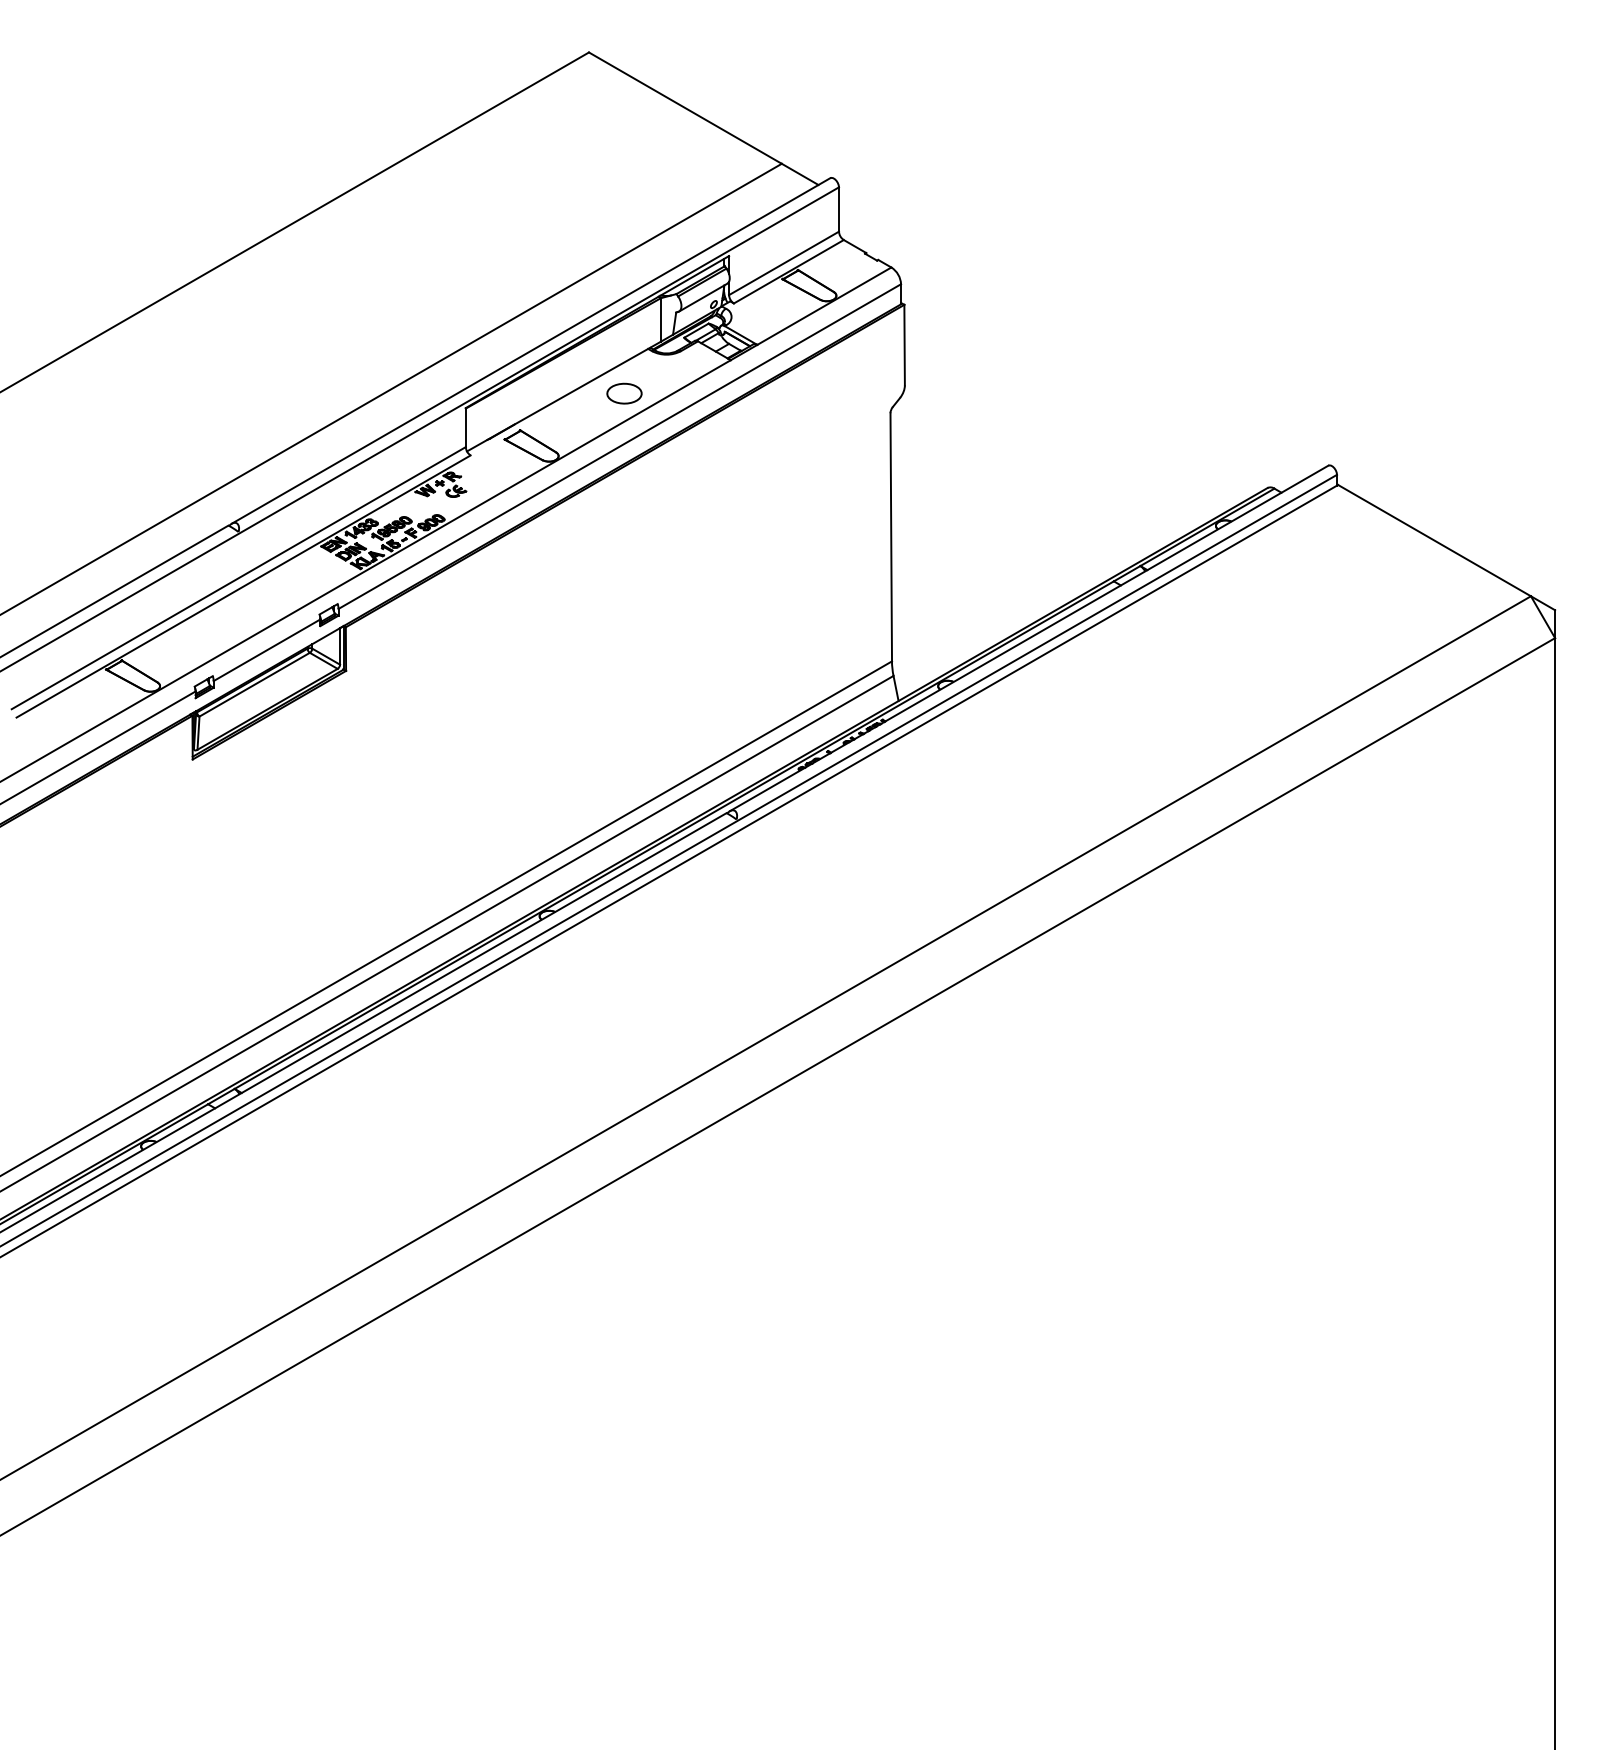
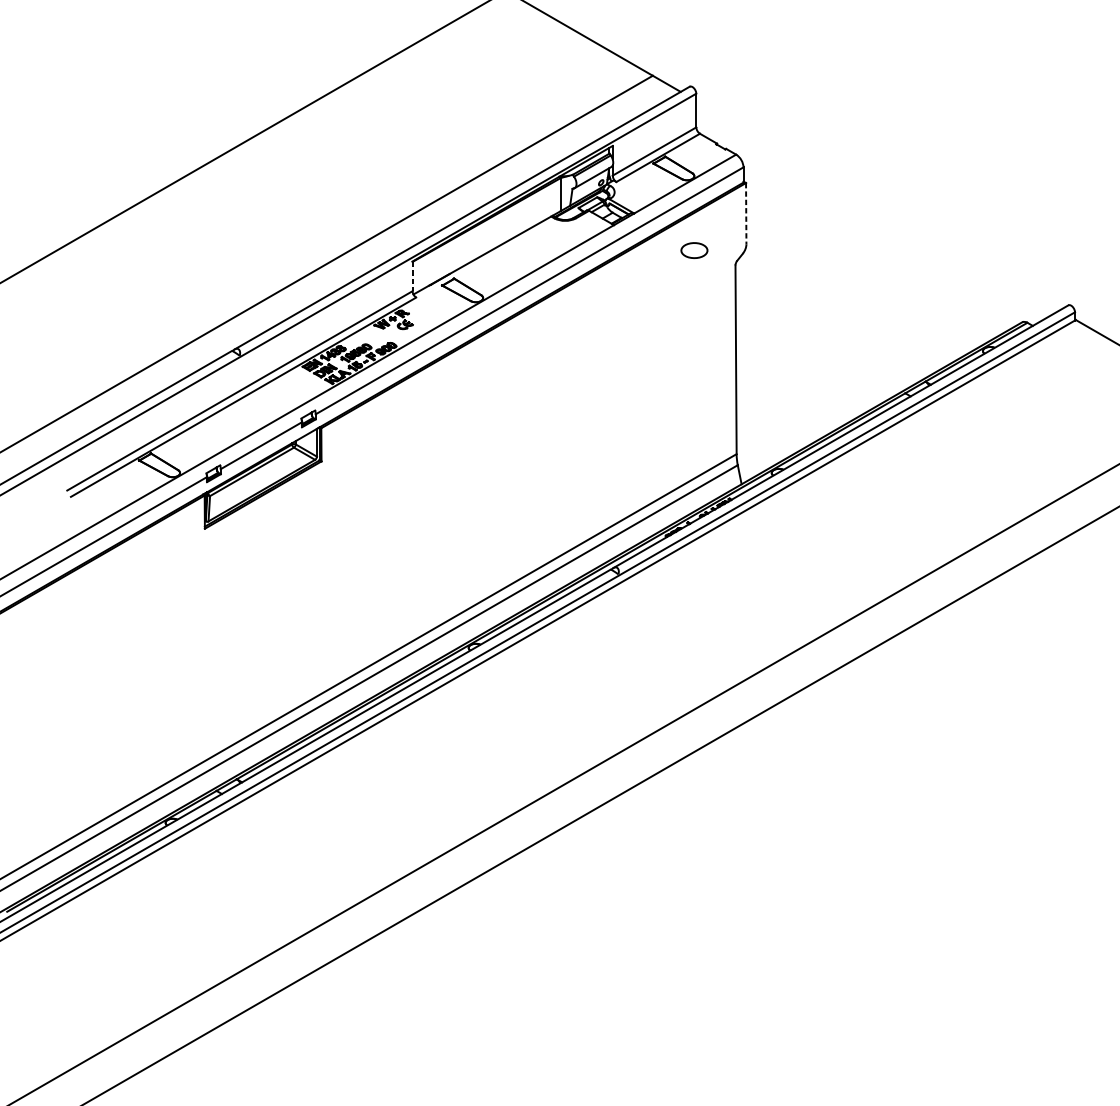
line: (904, 345) -> (746, 213), solid -> dashed
part: (624, 393) -> (694, 250), moved
line: (465, 428) -> (412, 277), solid -> dashed

